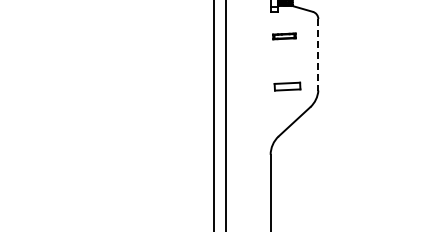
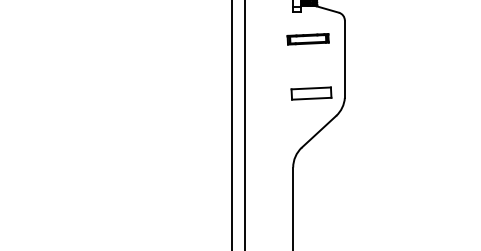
part: (284, 36) -> (308, 39), size x1.67
line: (318, 54) -> (345, 58), dashed -> solid
part: (287, 86) -> (311, 93), size x1.43

